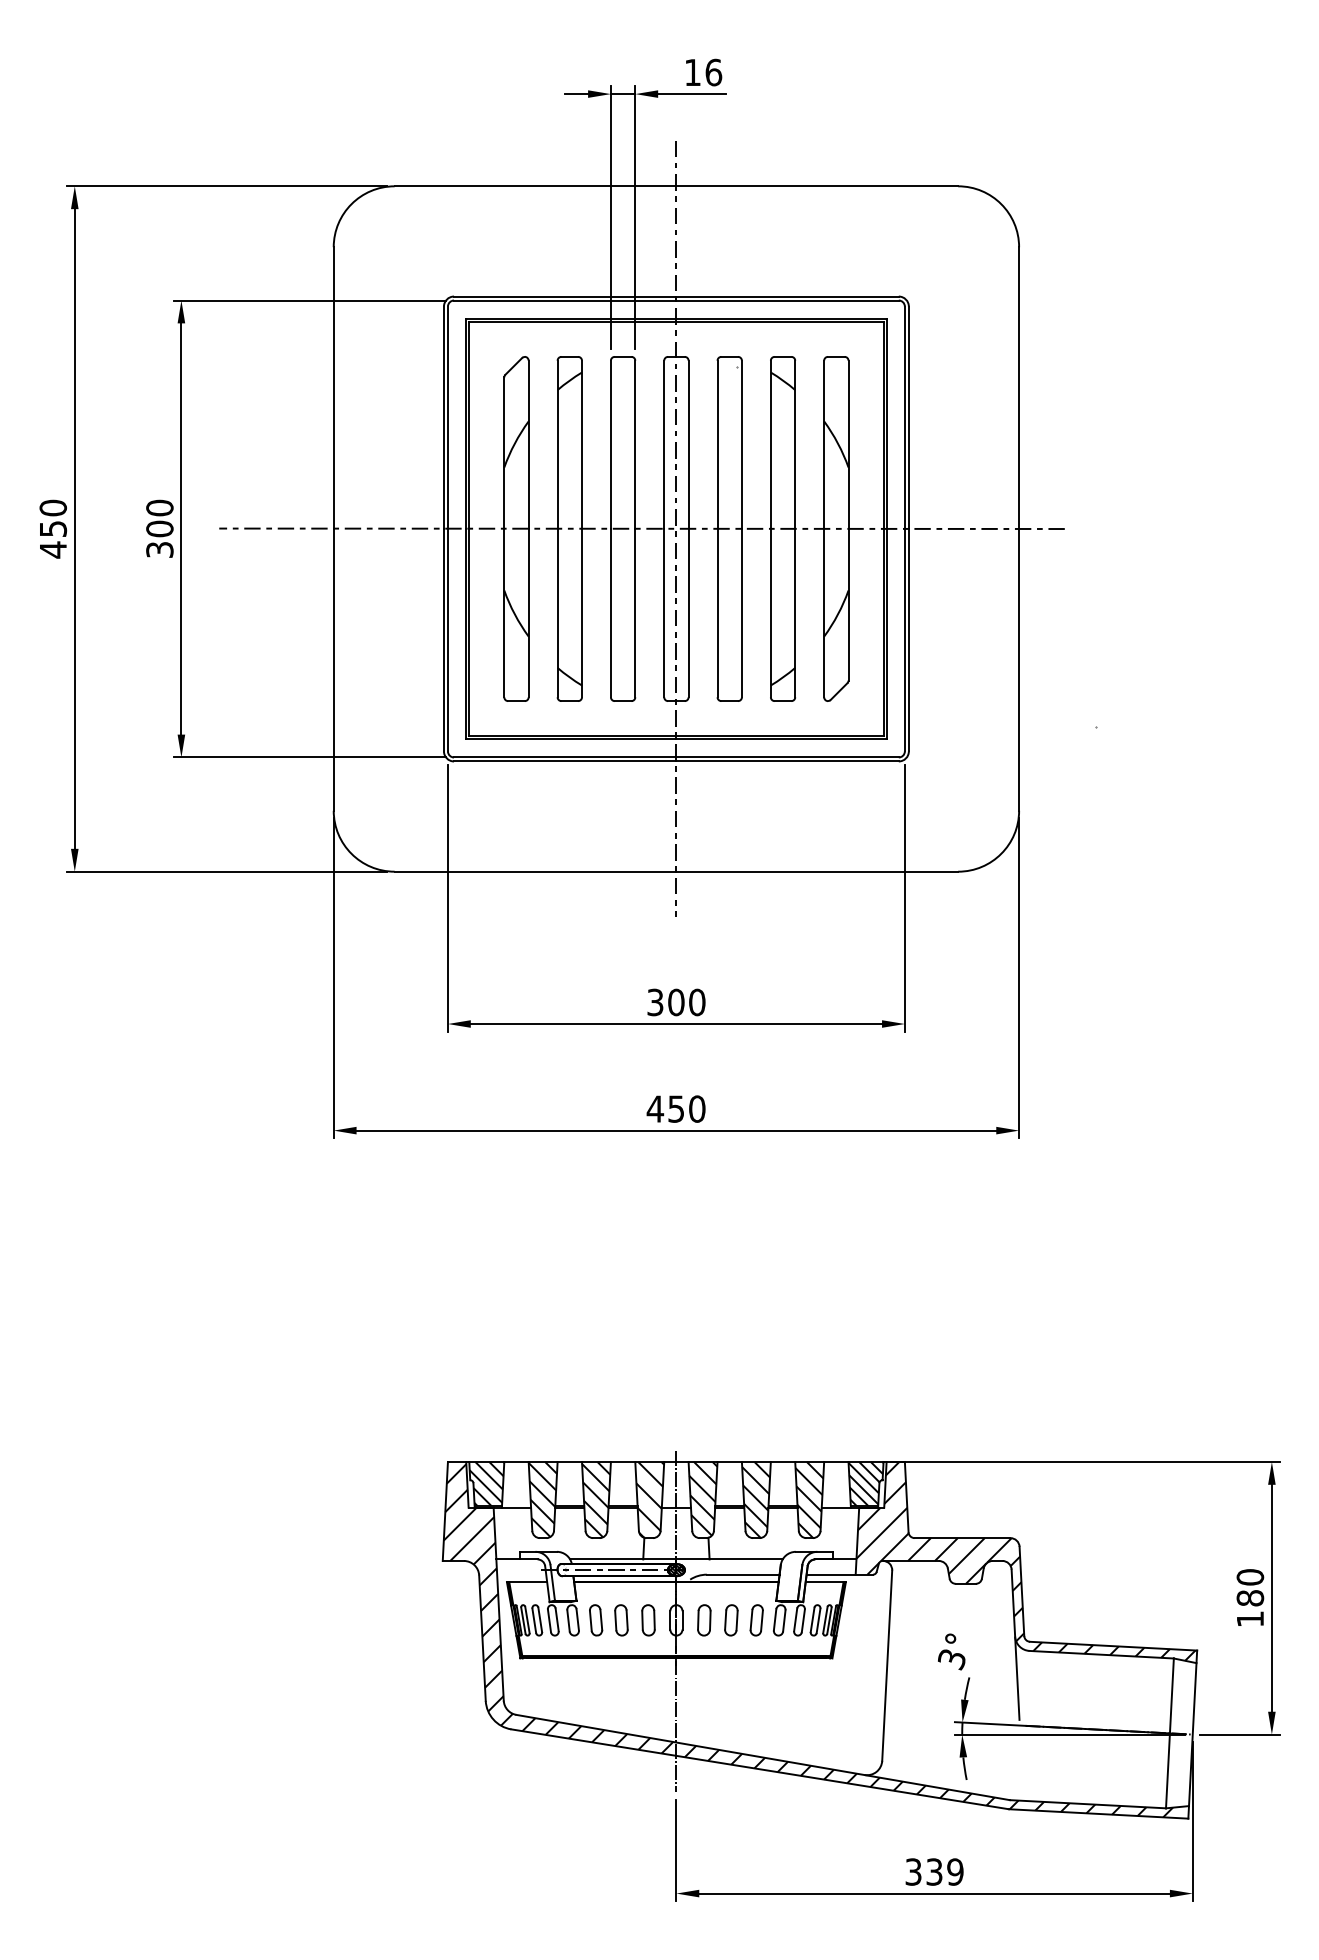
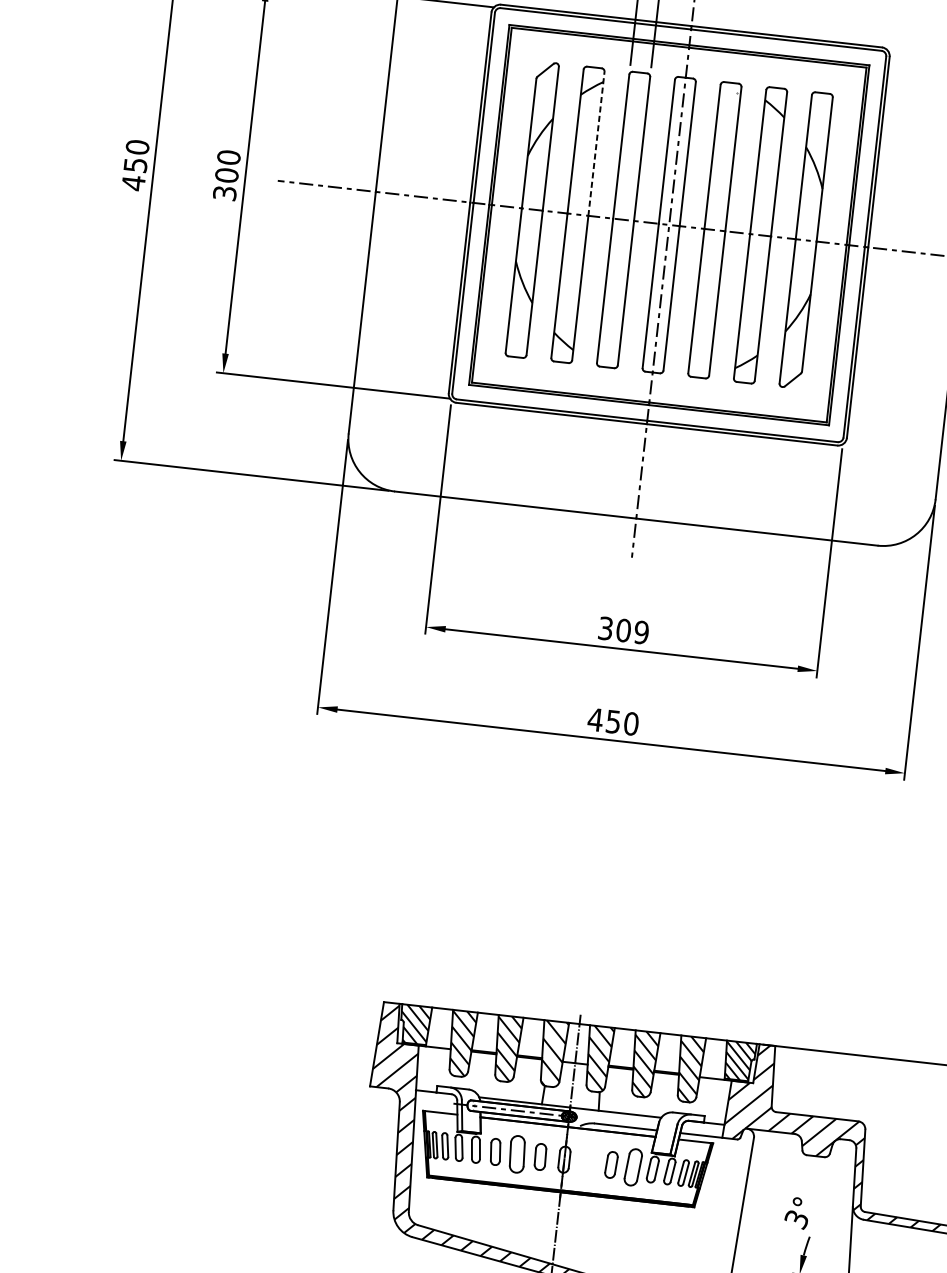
line: (581, 444) -> (596, 143), solid -> dashed
text: (697, 1002) -> (641, 632), 300 -> 309
part: (621, 1620) -> (517, 1154), size x1.4
part: (704, 1620) -> (588, 1162), removed
part: (756, 1620) -> (632, 1167), size x1.4

